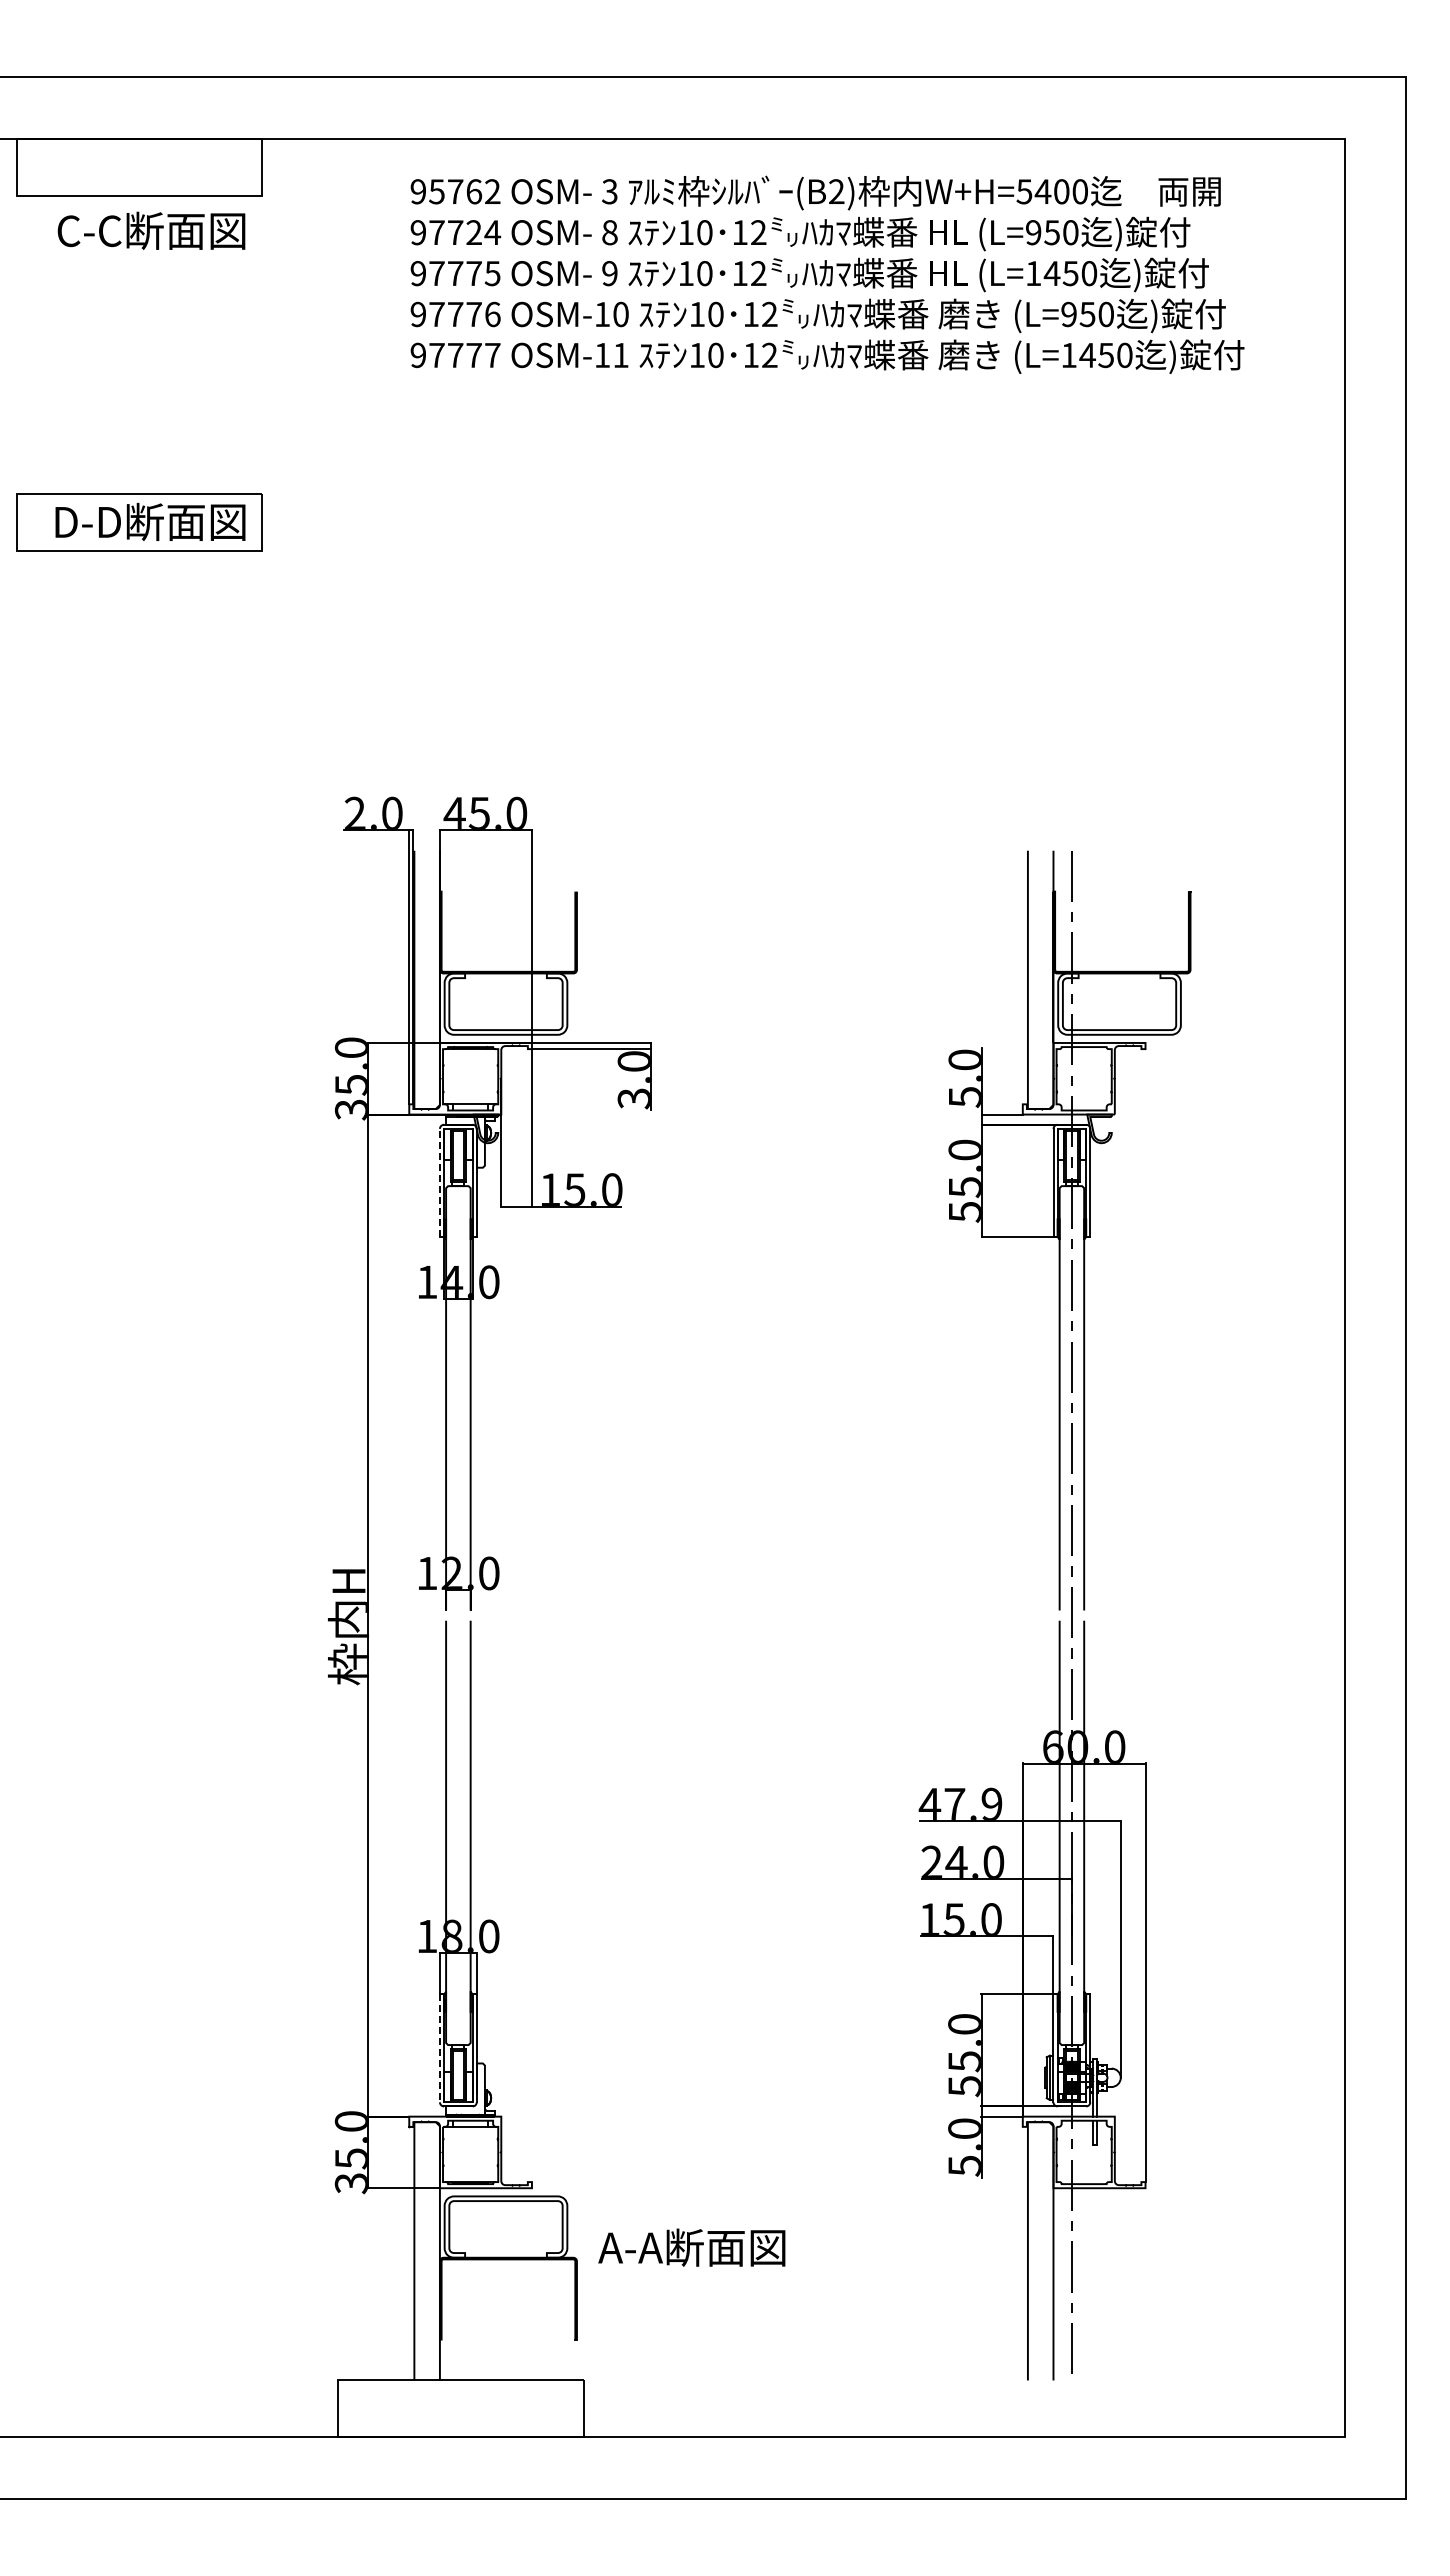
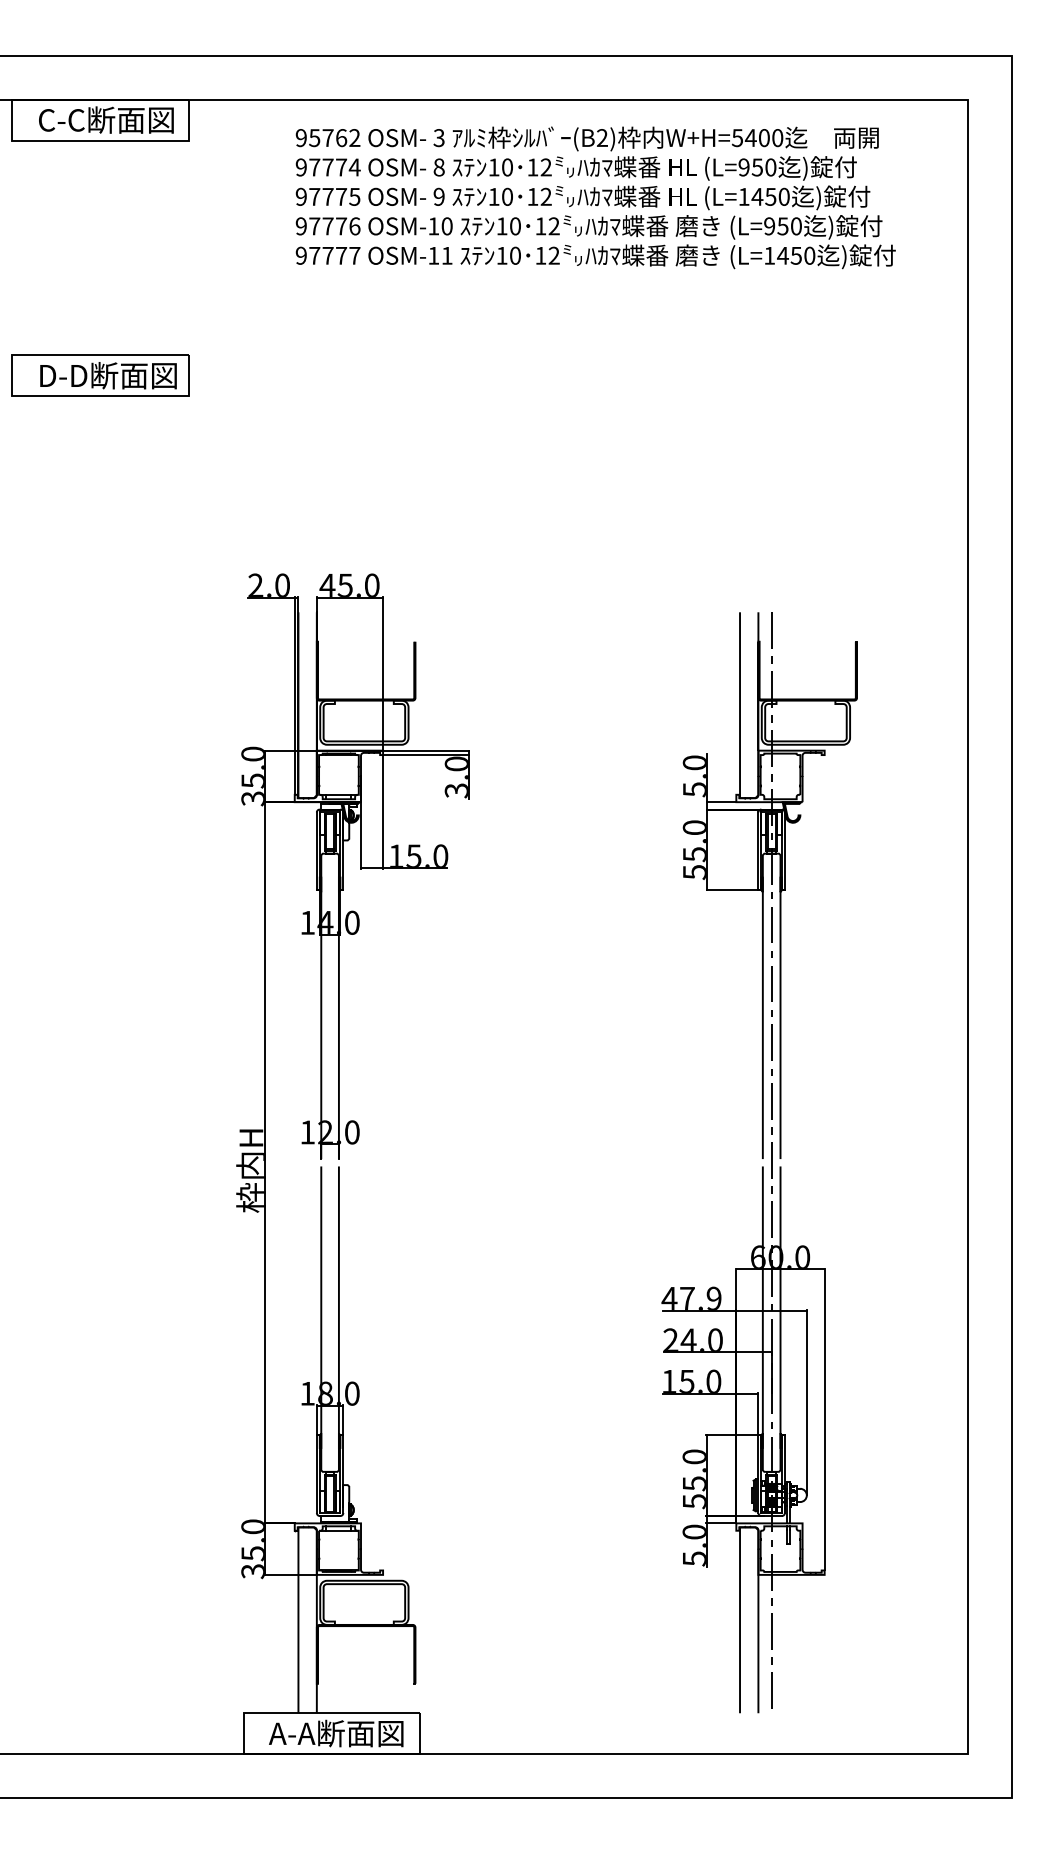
text: (151, 230) -> (106, 119), moved
text: (473, 232) -> (340, 167), 97724 -> 97774
line: (439, 1182) -> (316, 851), dashed -> solid
line: (439, 2048) -> (316, 1474), dashed -> solid
text: (691, 2247) -> (335, 1733), moved

